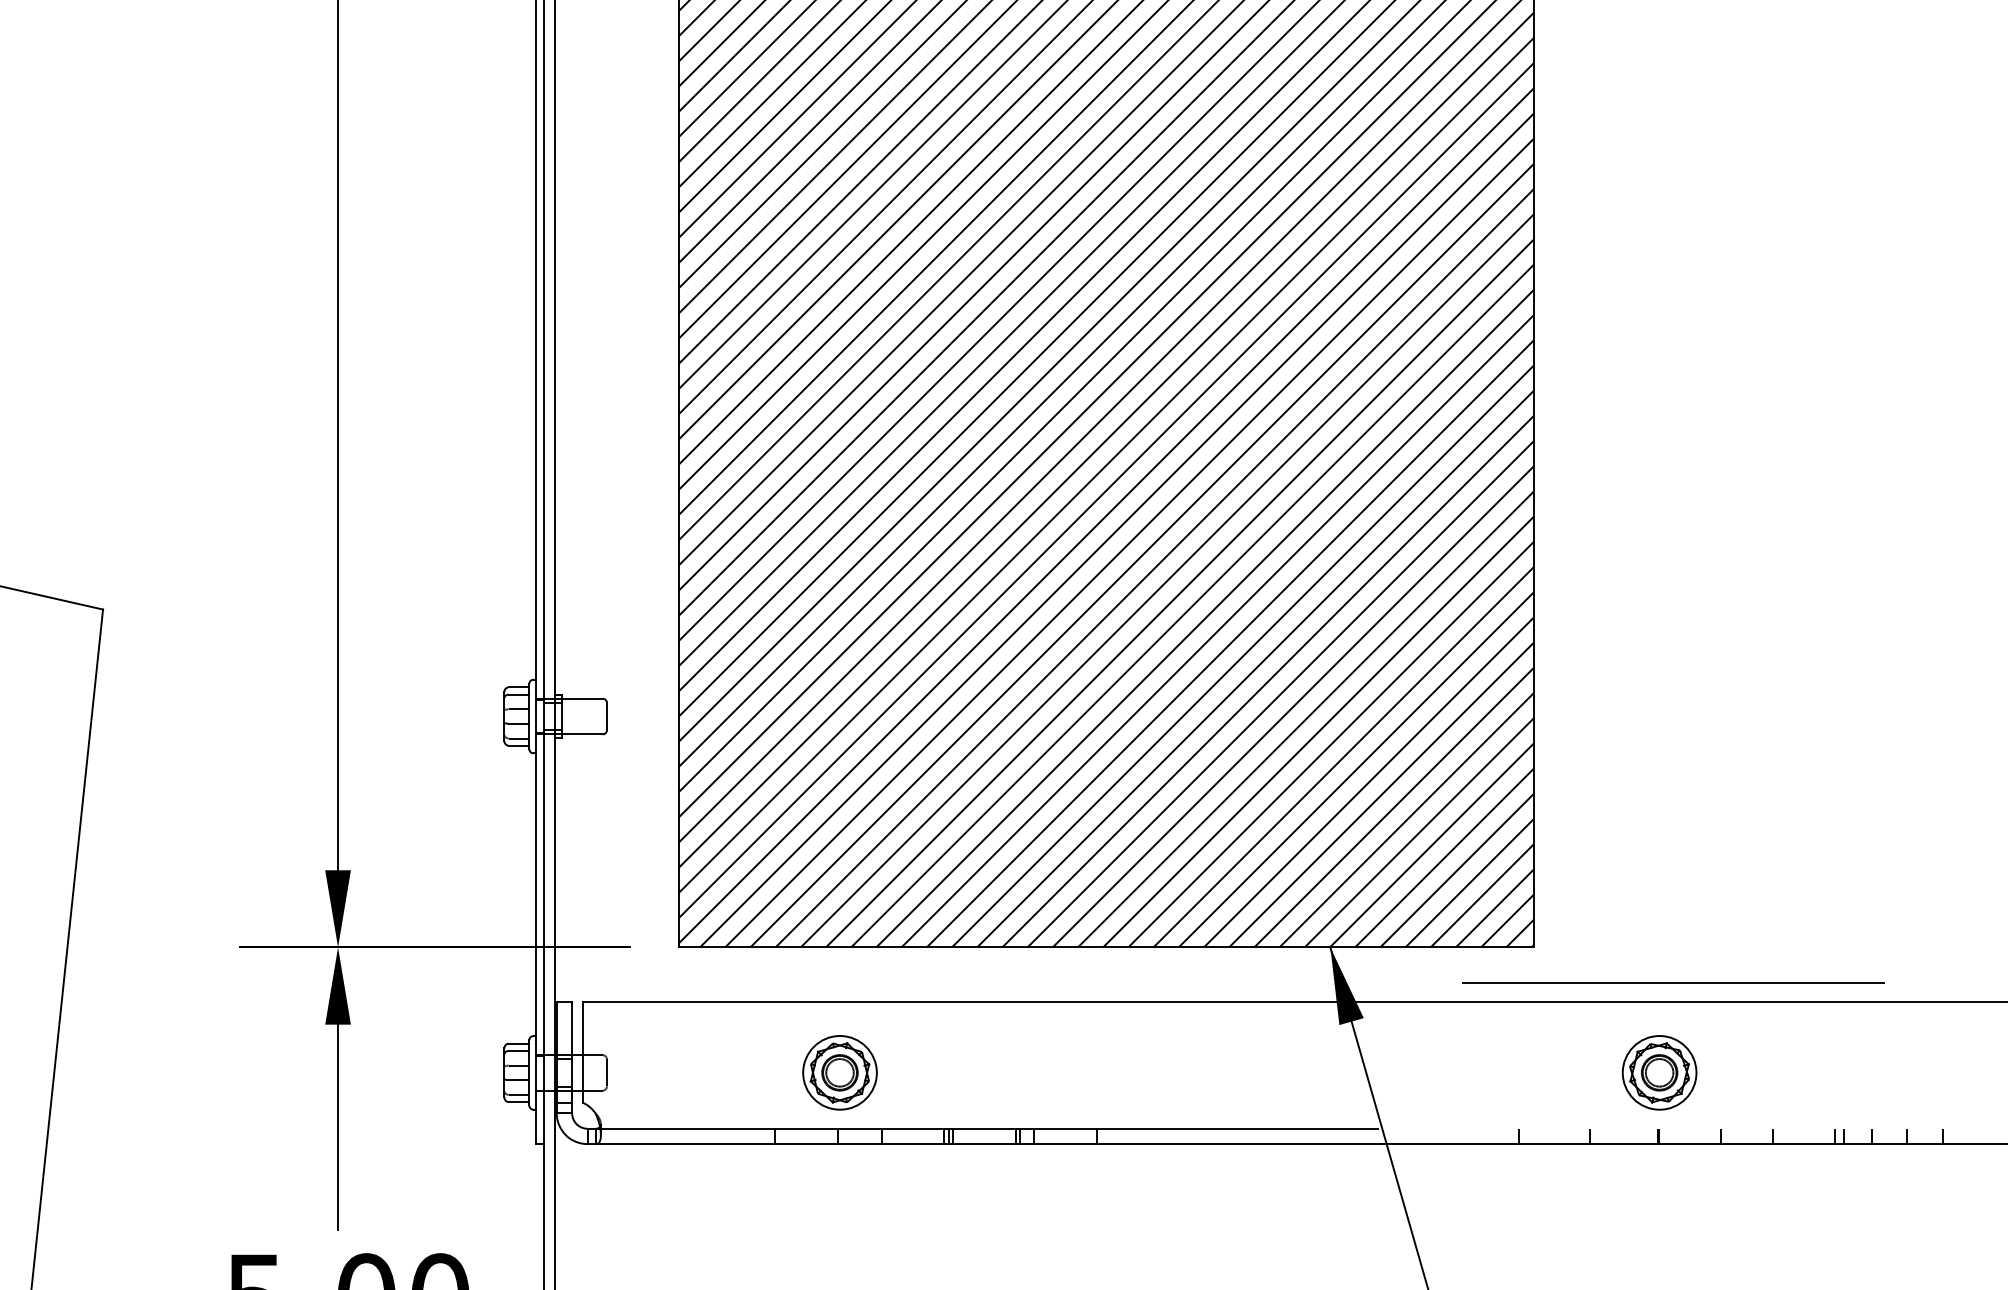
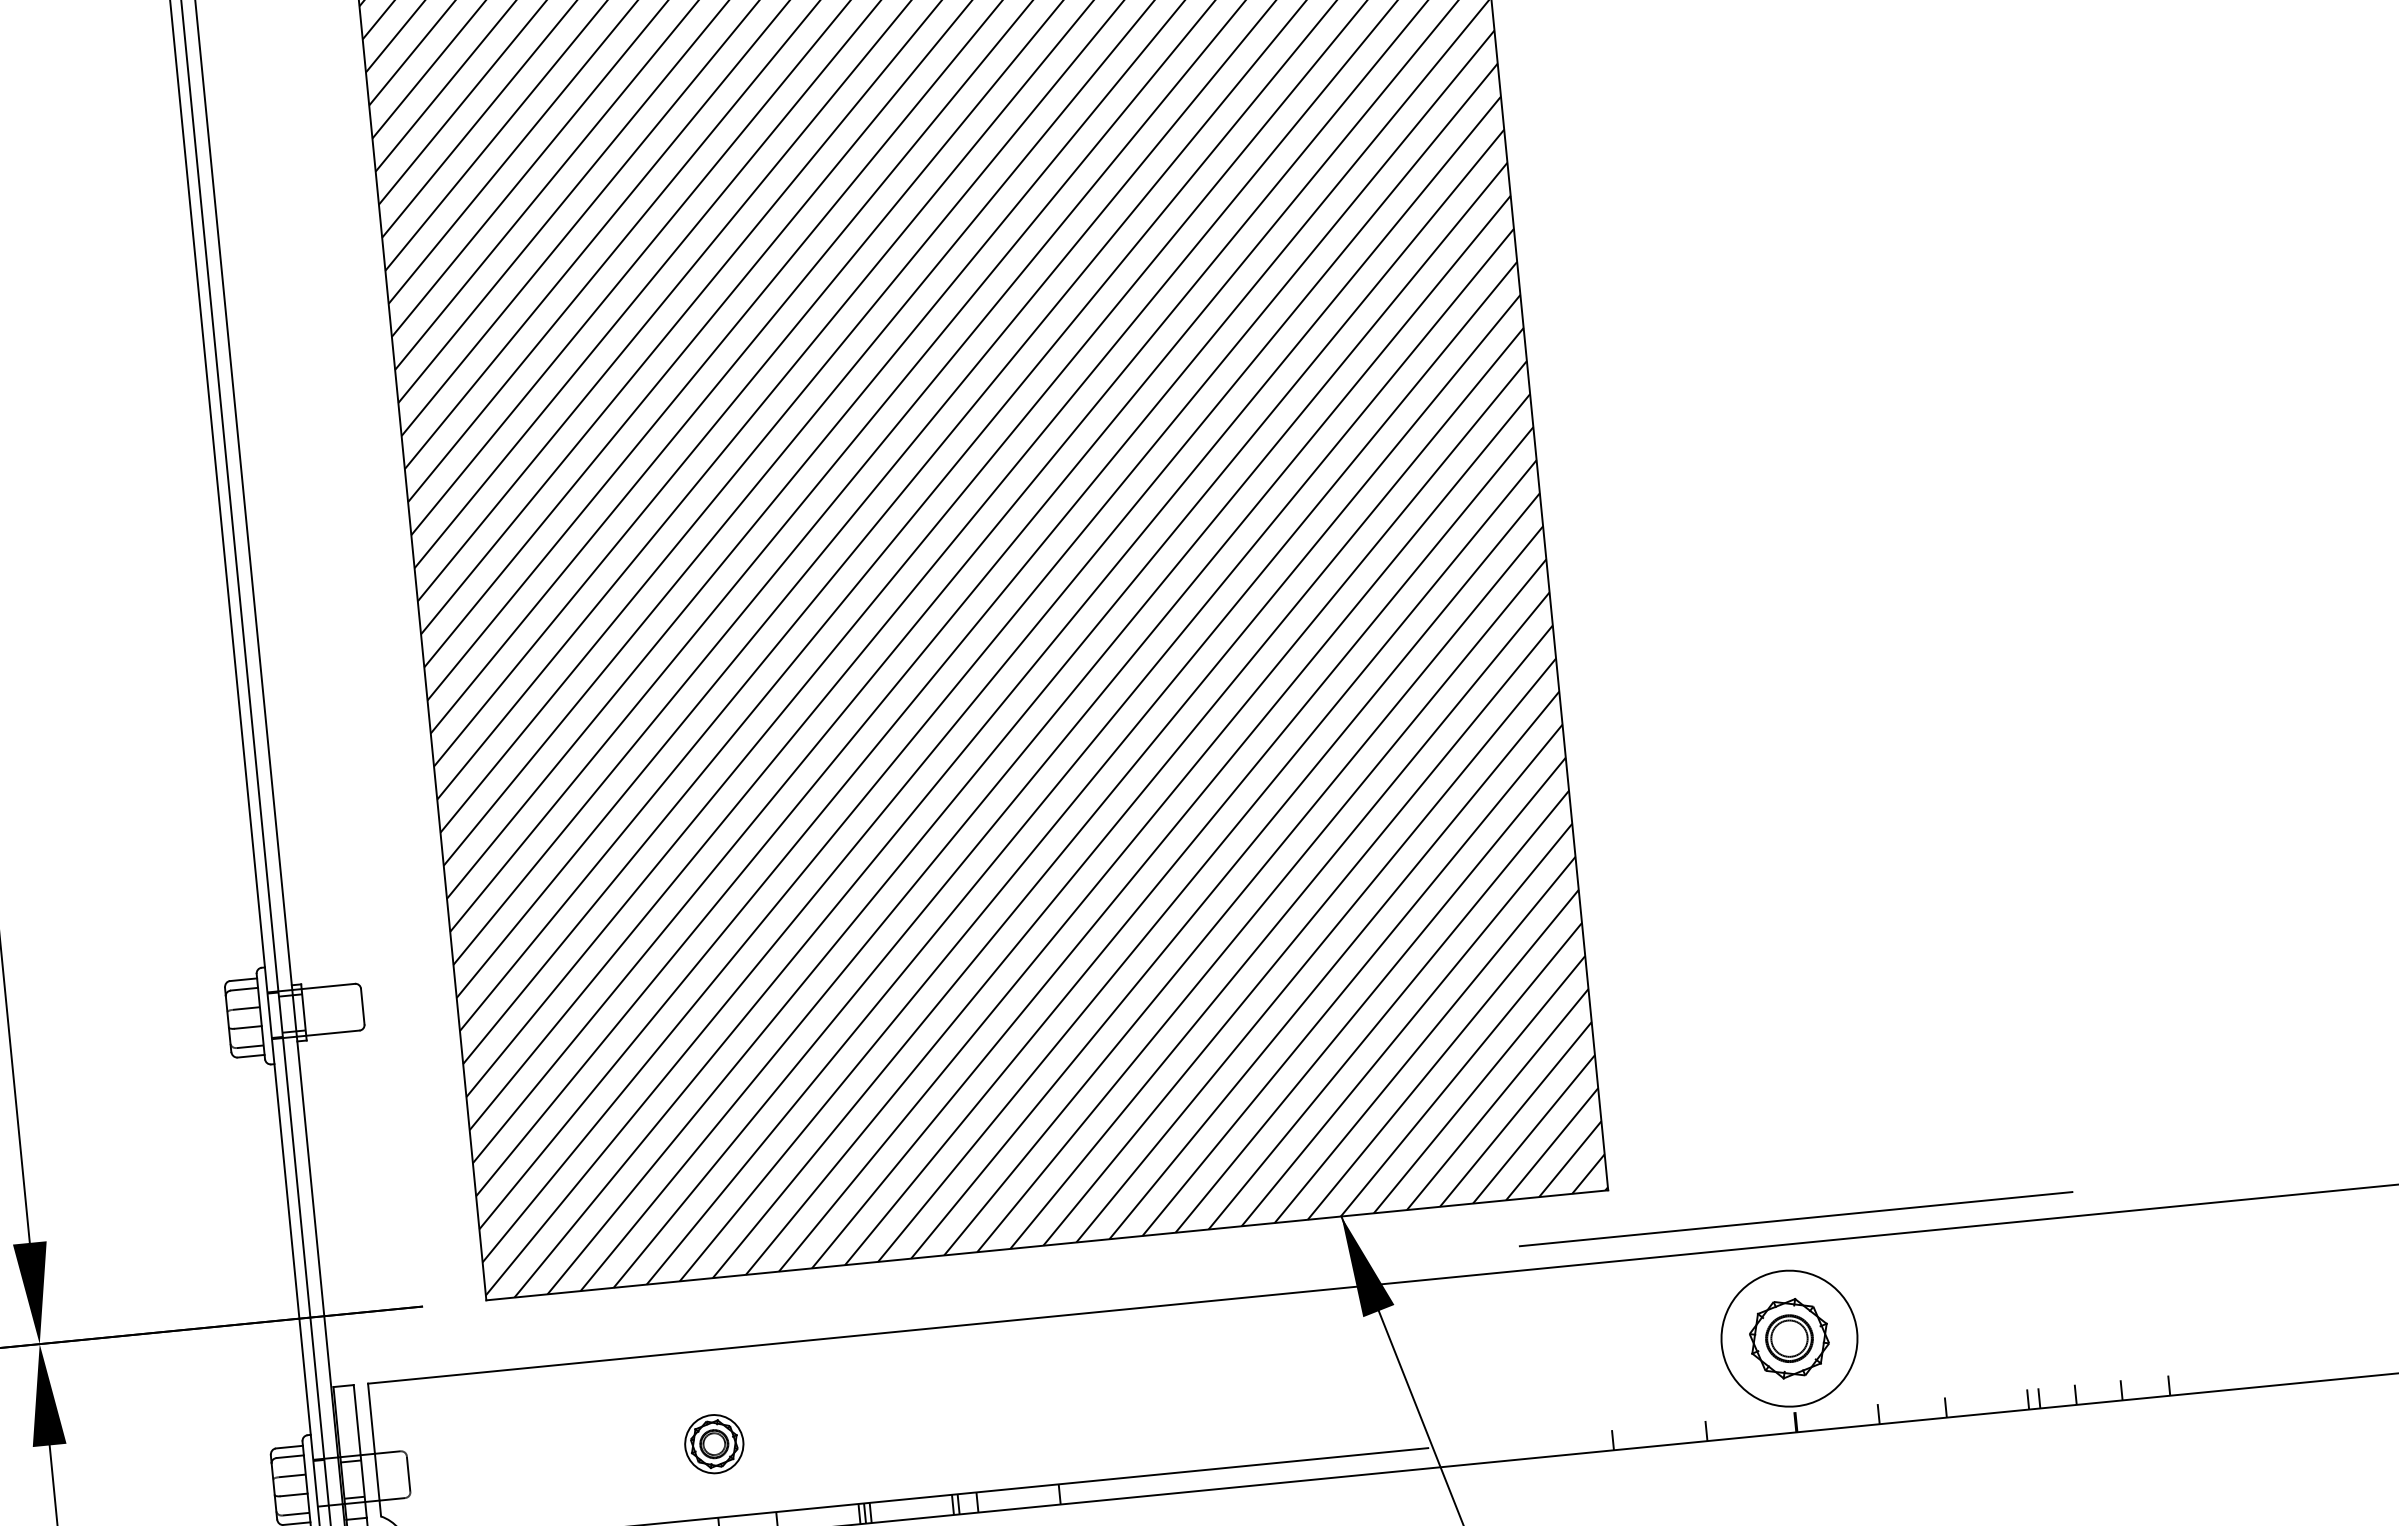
part: (839, 1072) -> (713, 1443), size x0.6
circle: (1659, 1072) -> (1789, 1338), size x1.4

